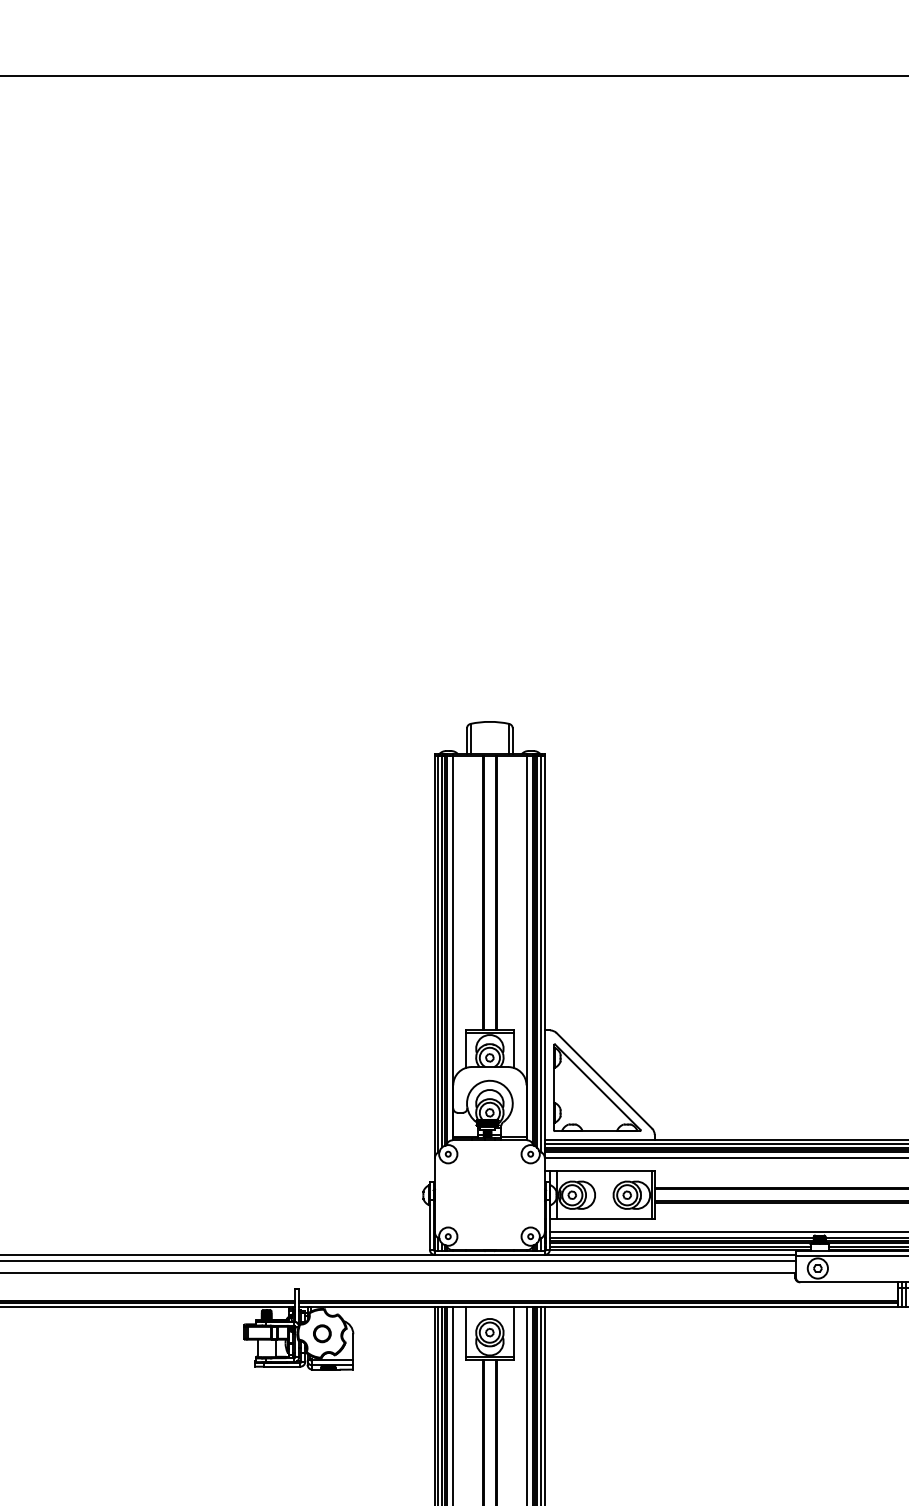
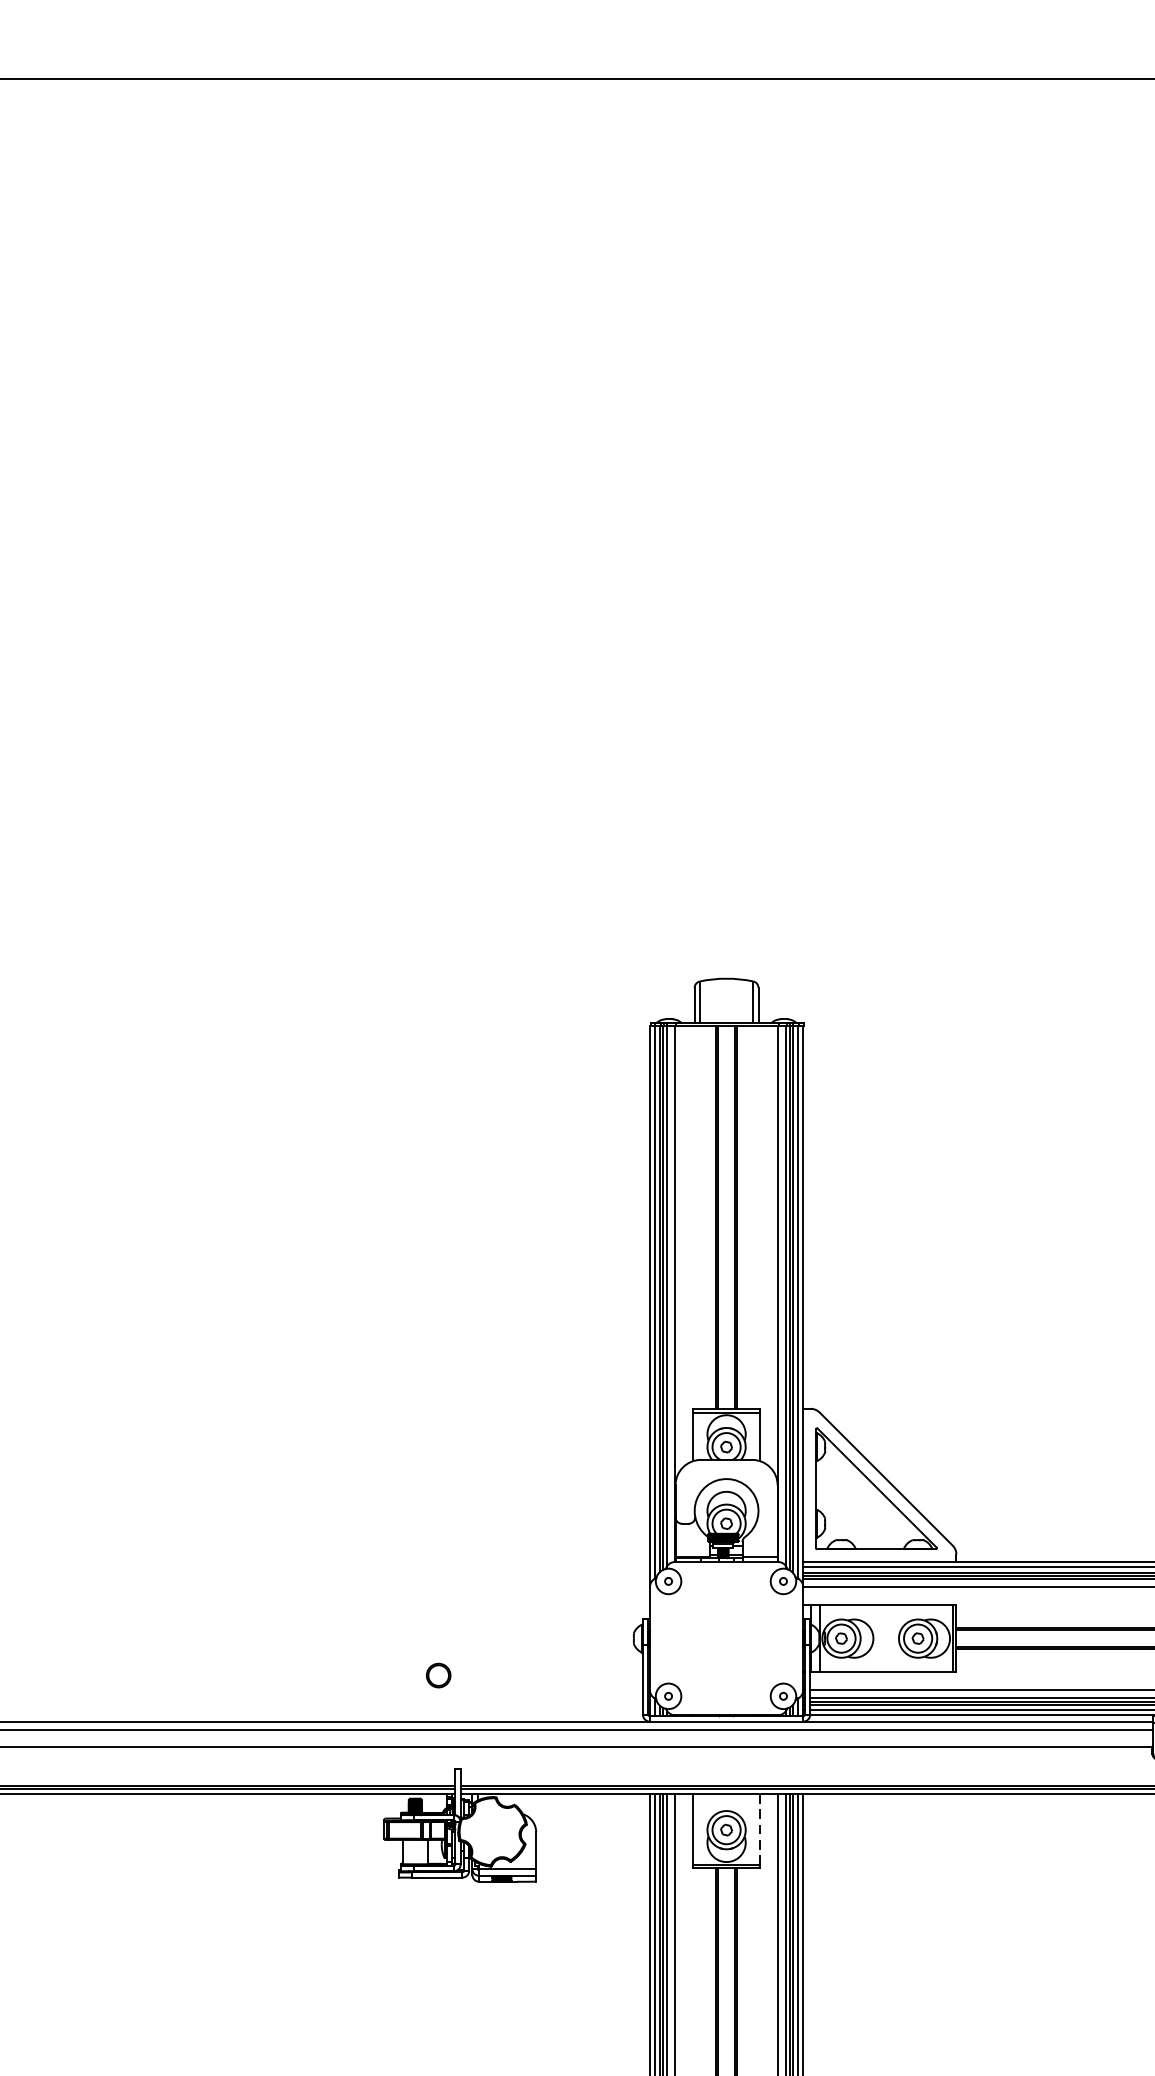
line: (513, 1332) -> (759, 1829), solid -> dashed
part: (322, 1333) -> (438, 1675), moved

